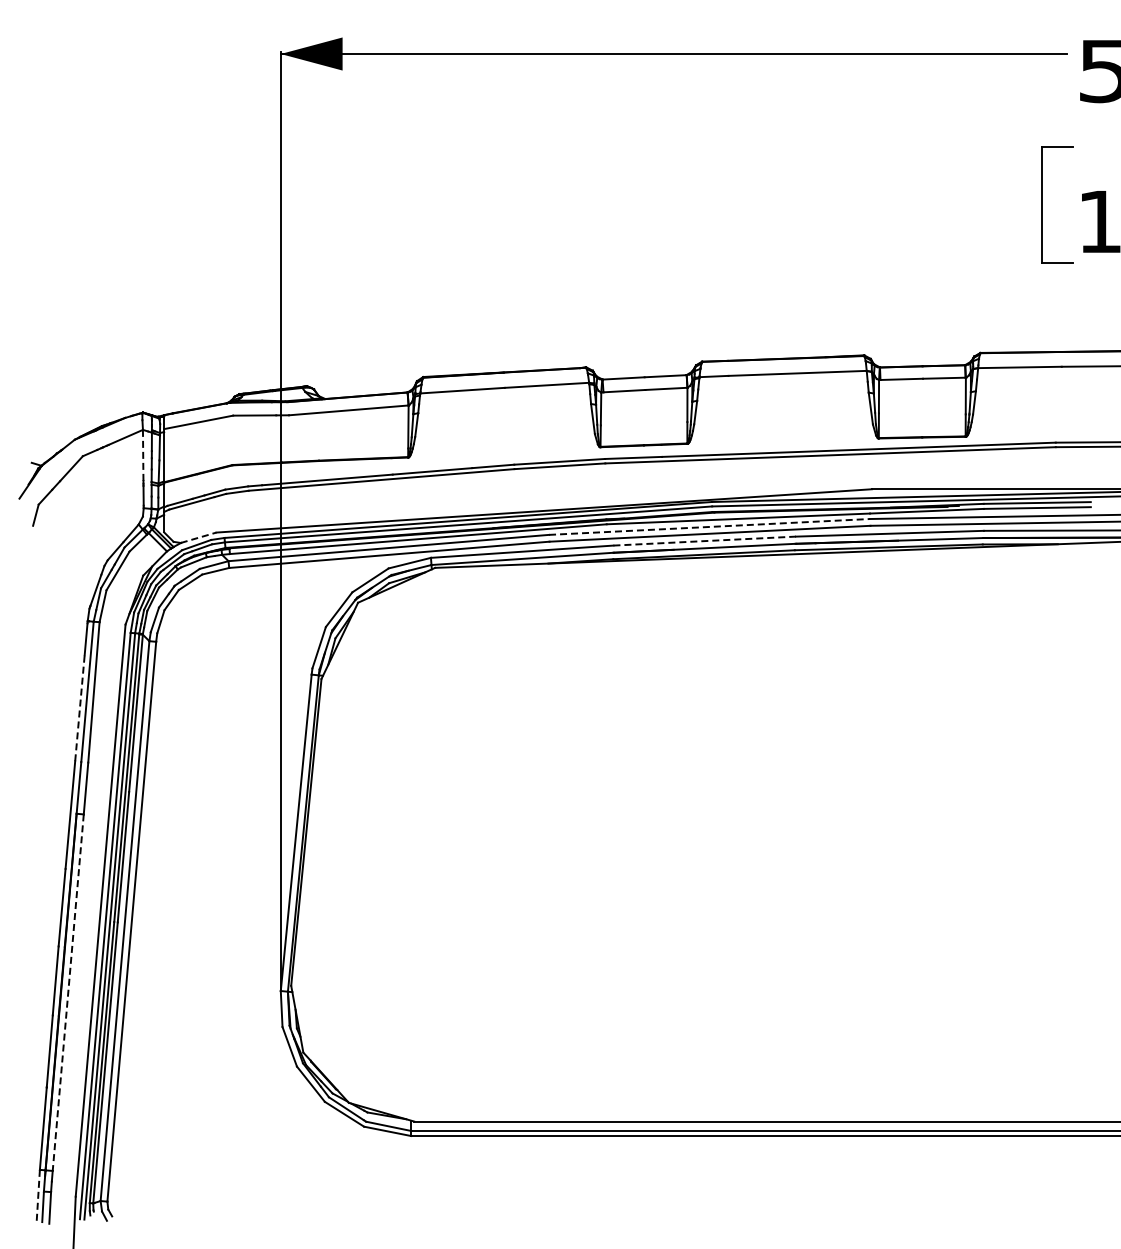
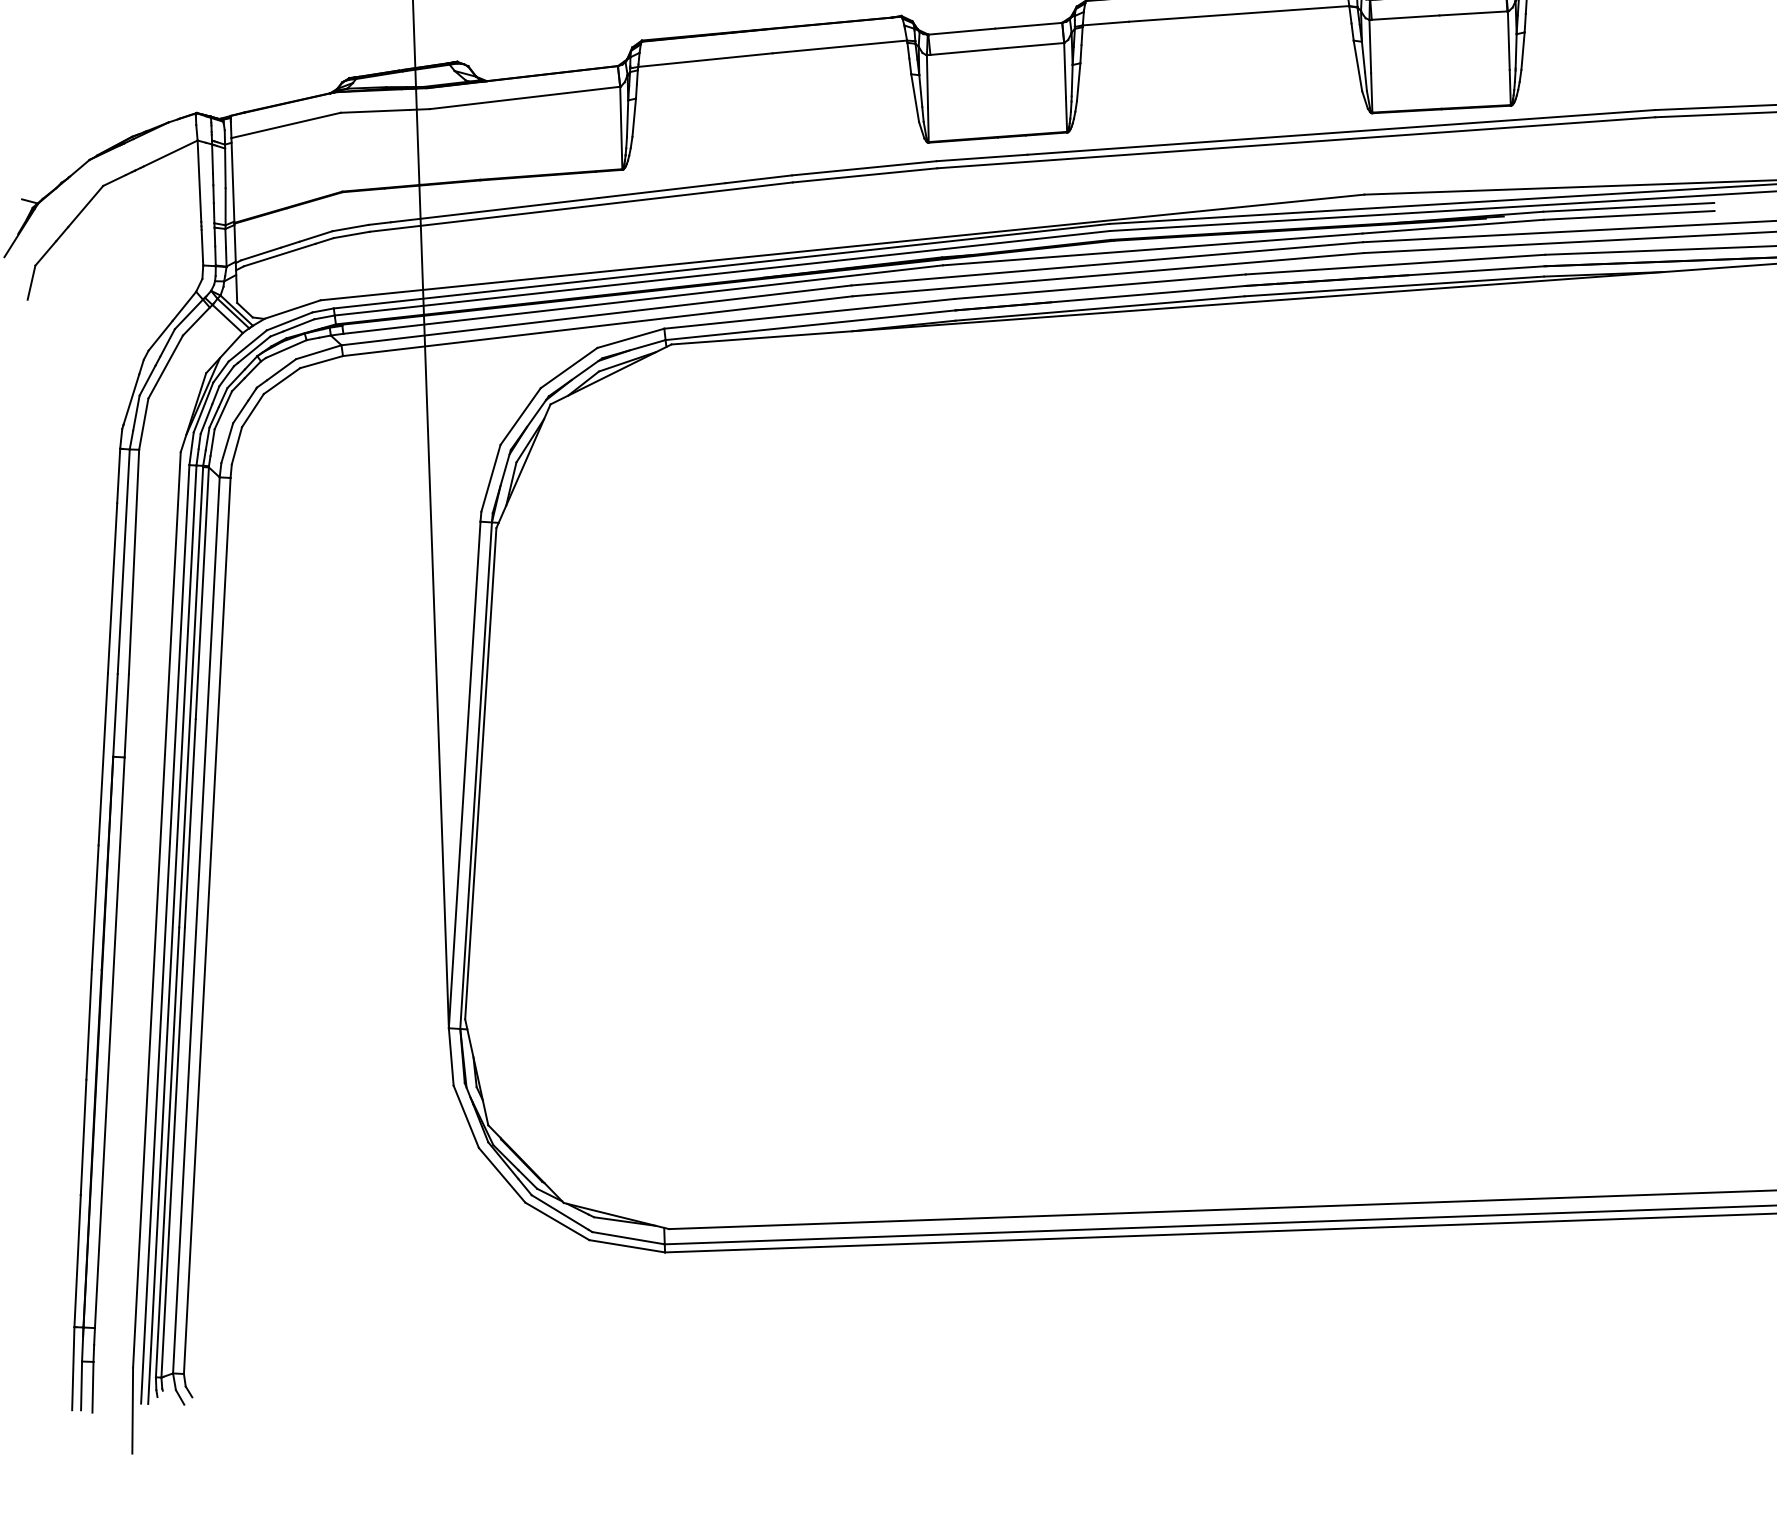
line: (143, 455) -> (199, 181), dashed -> solid
line: (709, 526) -> (1107, 263), dashed -> solid
line: (198, 537) -> (292, 309), dashed -> solid
line: (705, 541) -> (1101, 287), dashed -> solid
line: (79, 707) -> (111, 587), dashed -> solid
line: (68, 992) -> (110, 1042), dashed -> solid
line: (38, 1196) -> (73, 1369), dashed -> solid

